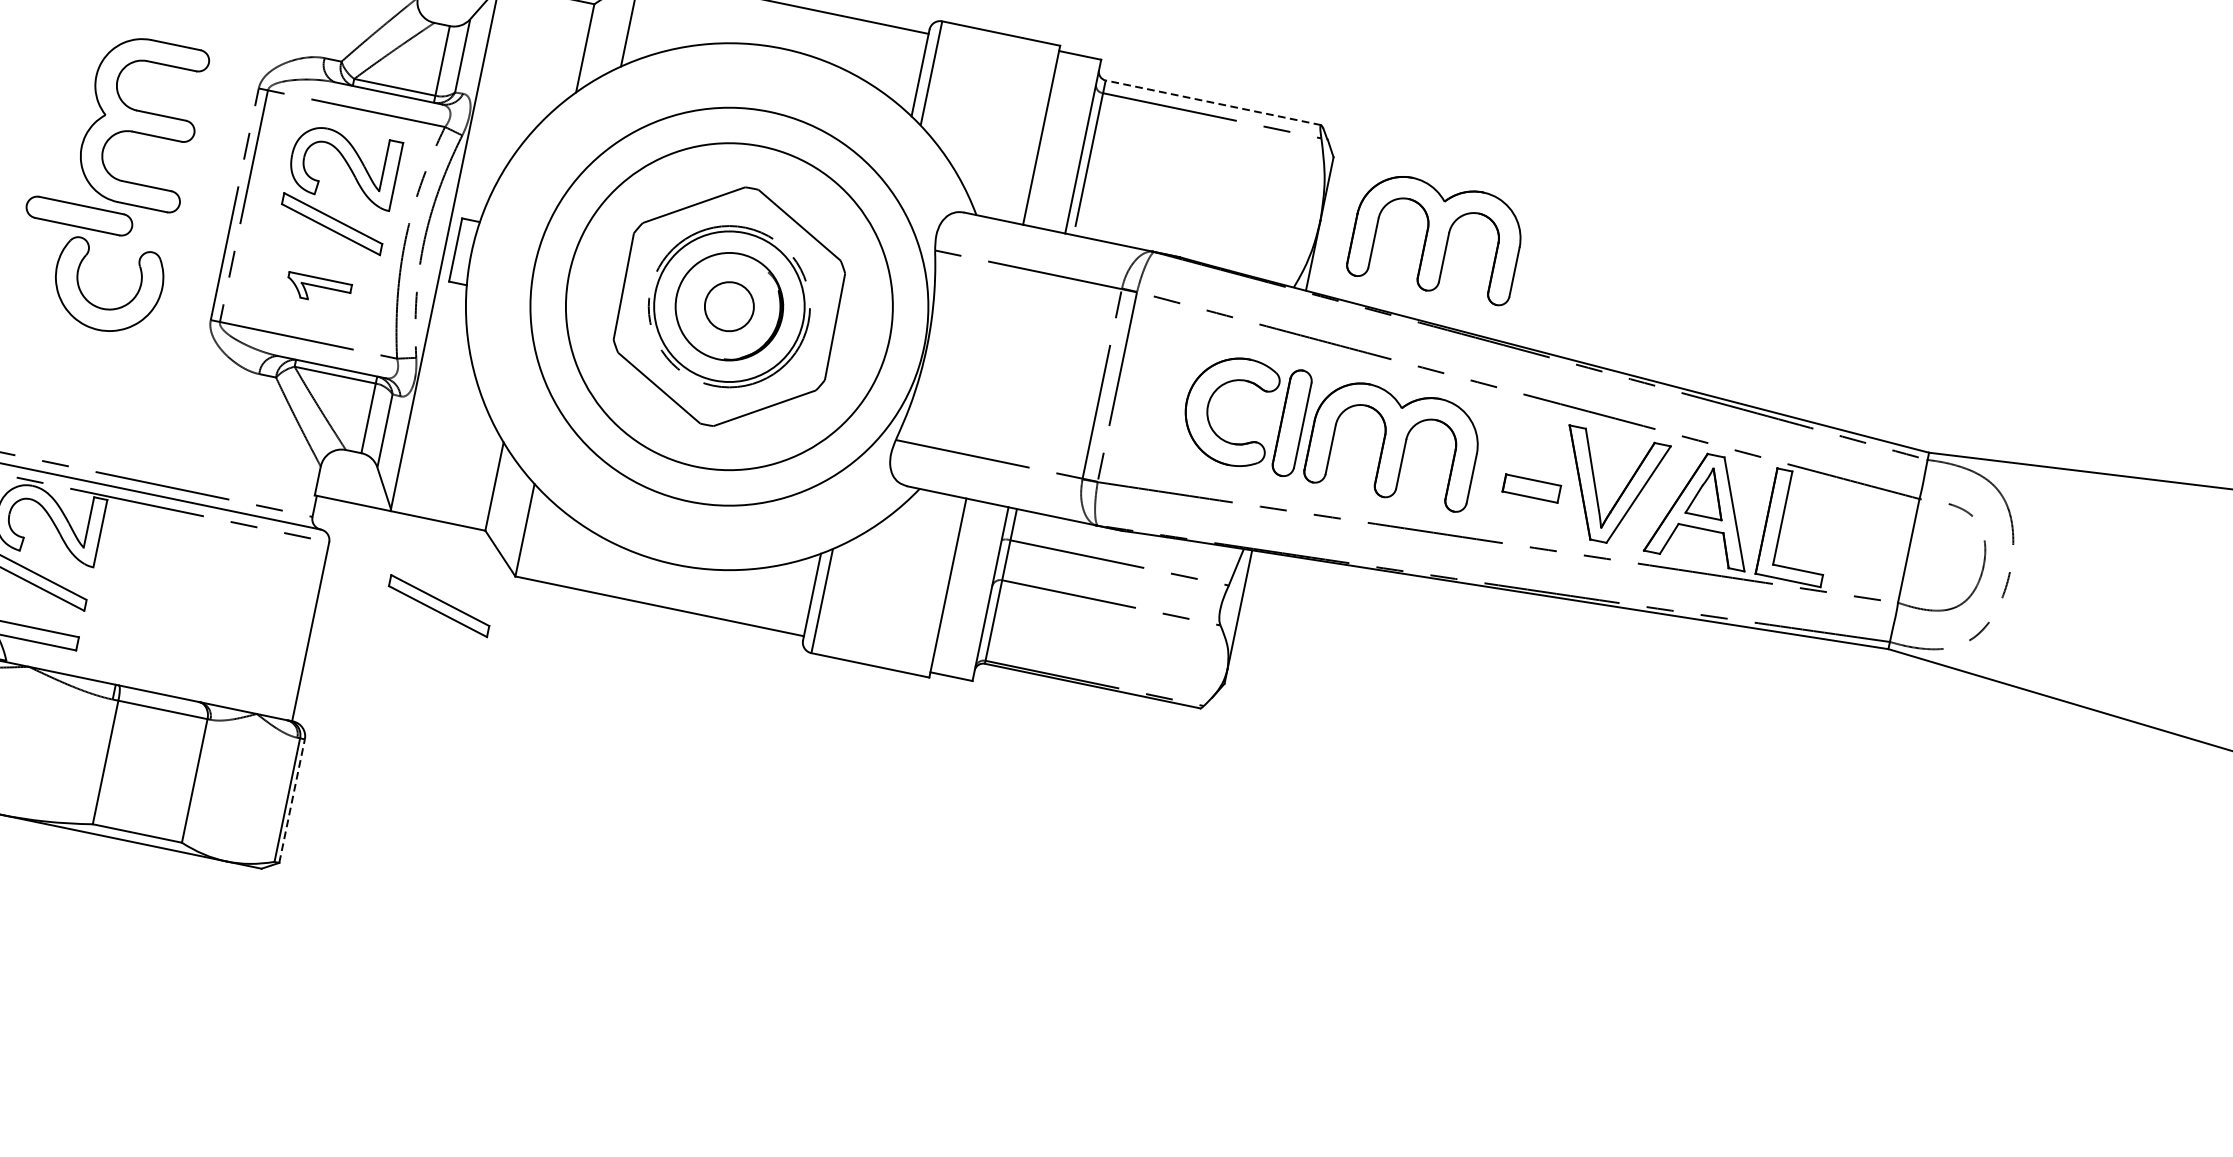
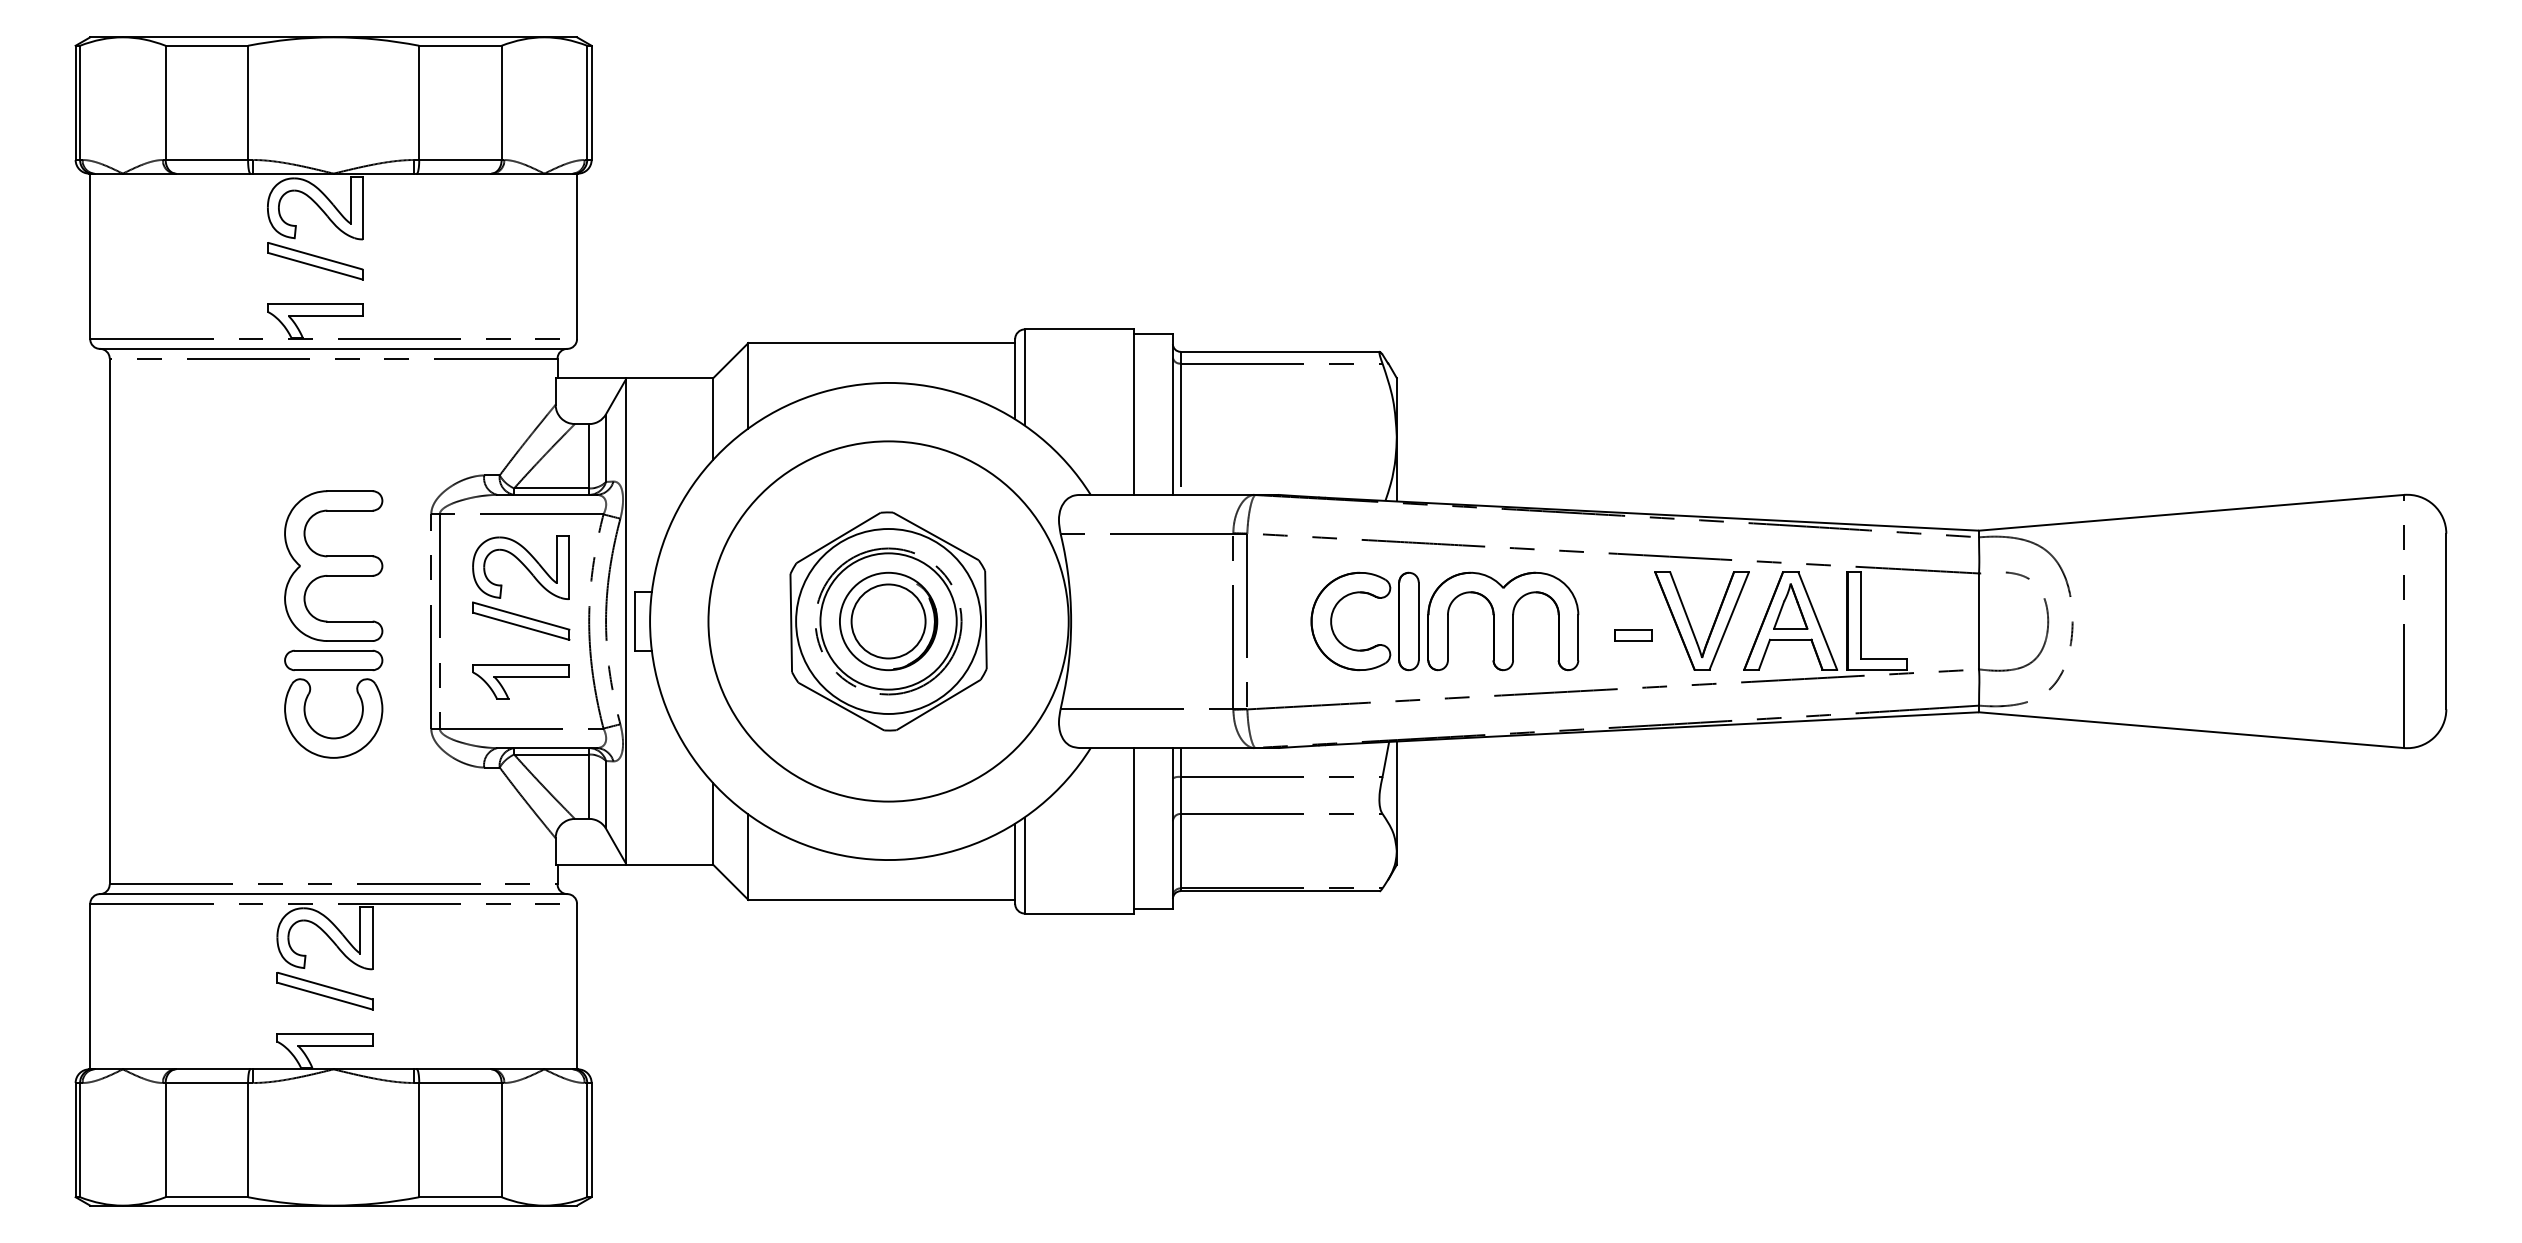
line: (1213, 102) -> (1280, 351), dashed -> solid
part: (79, 216) -> (333, 660), moved
part: (1437, 237) -> (1503, 430), removed
part: (317, 289) -> (520, 681), size x1.67
circle: (729, 306) -> (888, 621), size x0.62
circle: (729, 306) -> (888, 621), size x1.67
part: (1531, 488) -> (1633, 635), size x0.71
part: (439, 605) -> (686, 939), removed
line: (292, 800) -> (591, 1139), dashed -> solid

